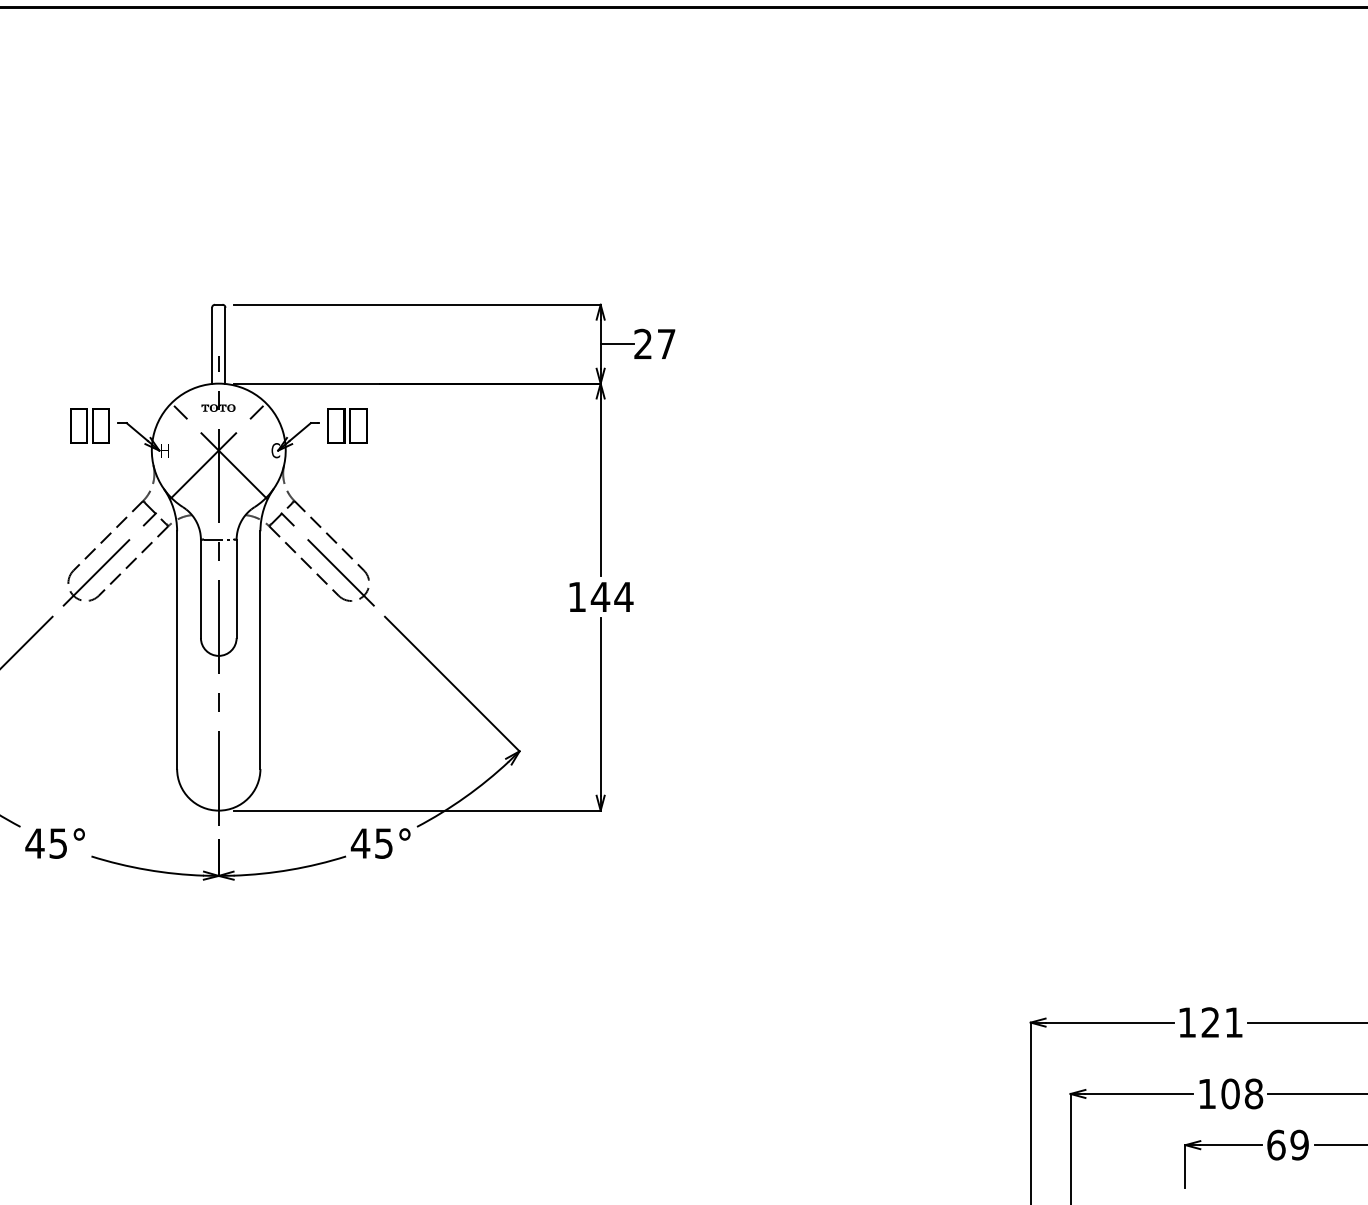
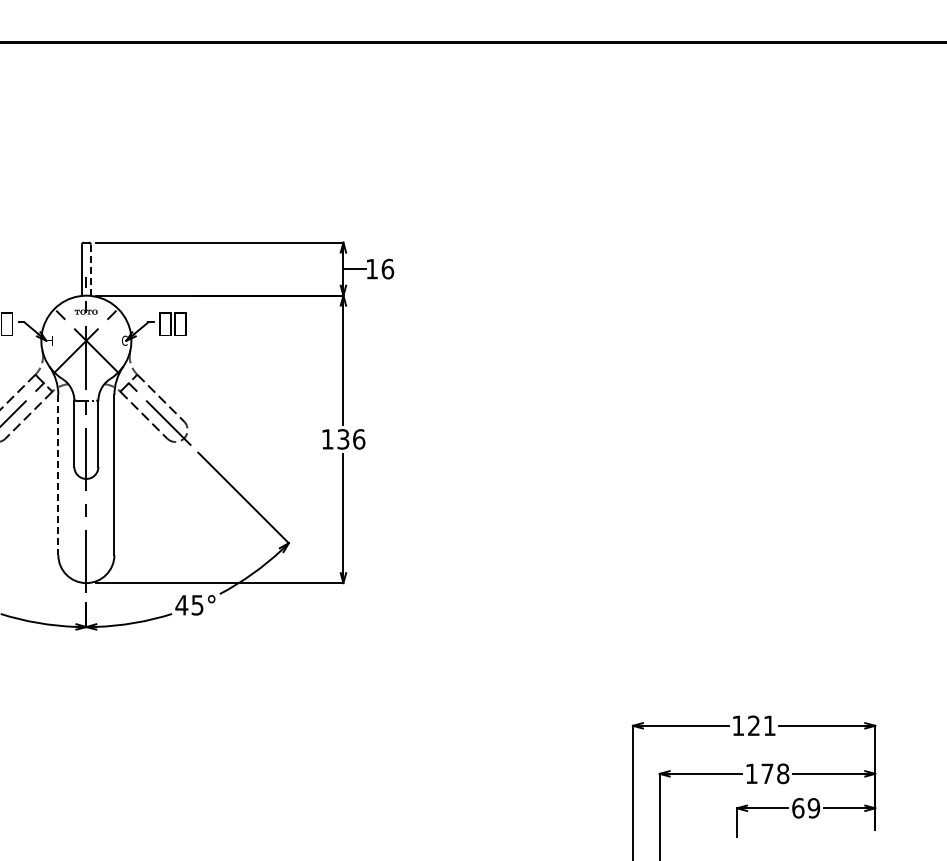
text: (655, 343) -> (380, 268), 27 -> 16
line: (224, 346) -> (90, 270), solid -> dashed
text: (611, 597) -> (350, 439), 144 -> 136
line: (177, 650) -> (58, 475), solid -> dashed
text: (1230, 1093) -> (767, 773), 108 -> 178

